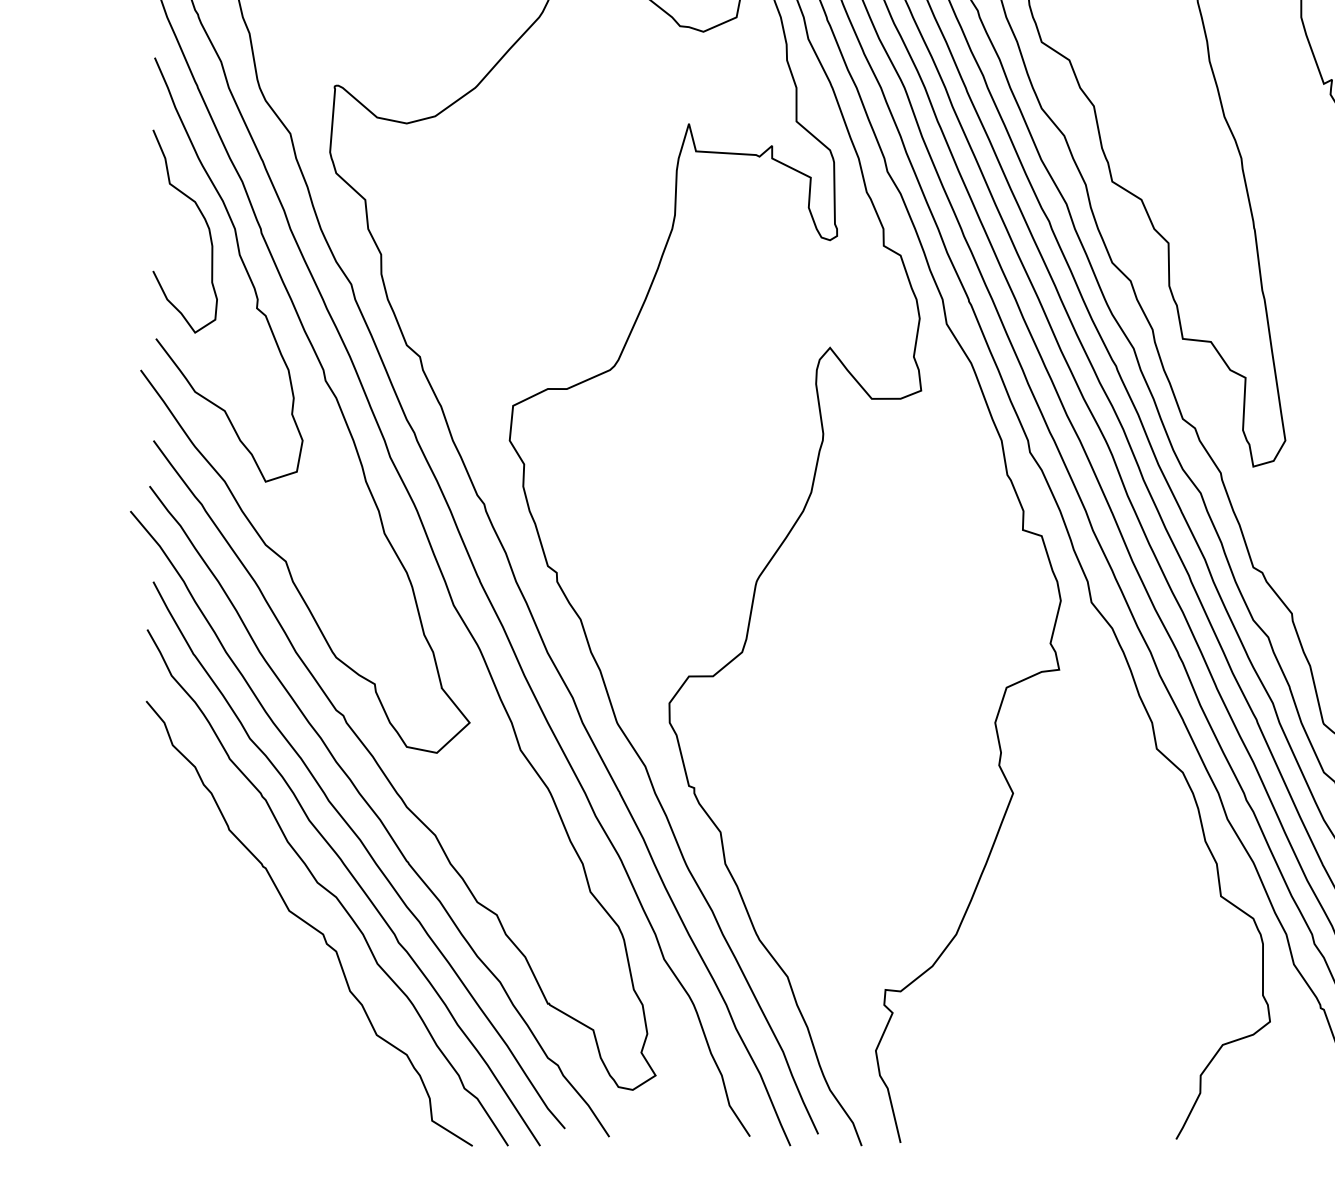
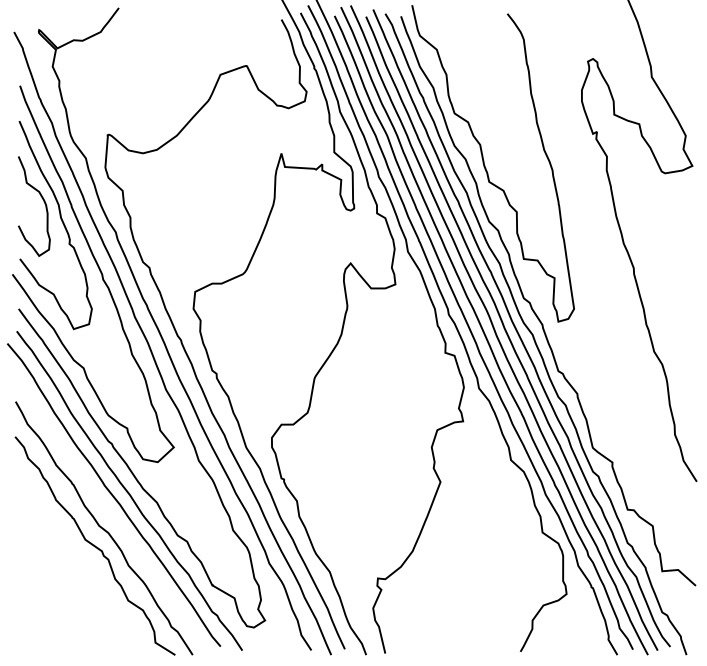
curve: (346, 863) -> (113, 516), removed

